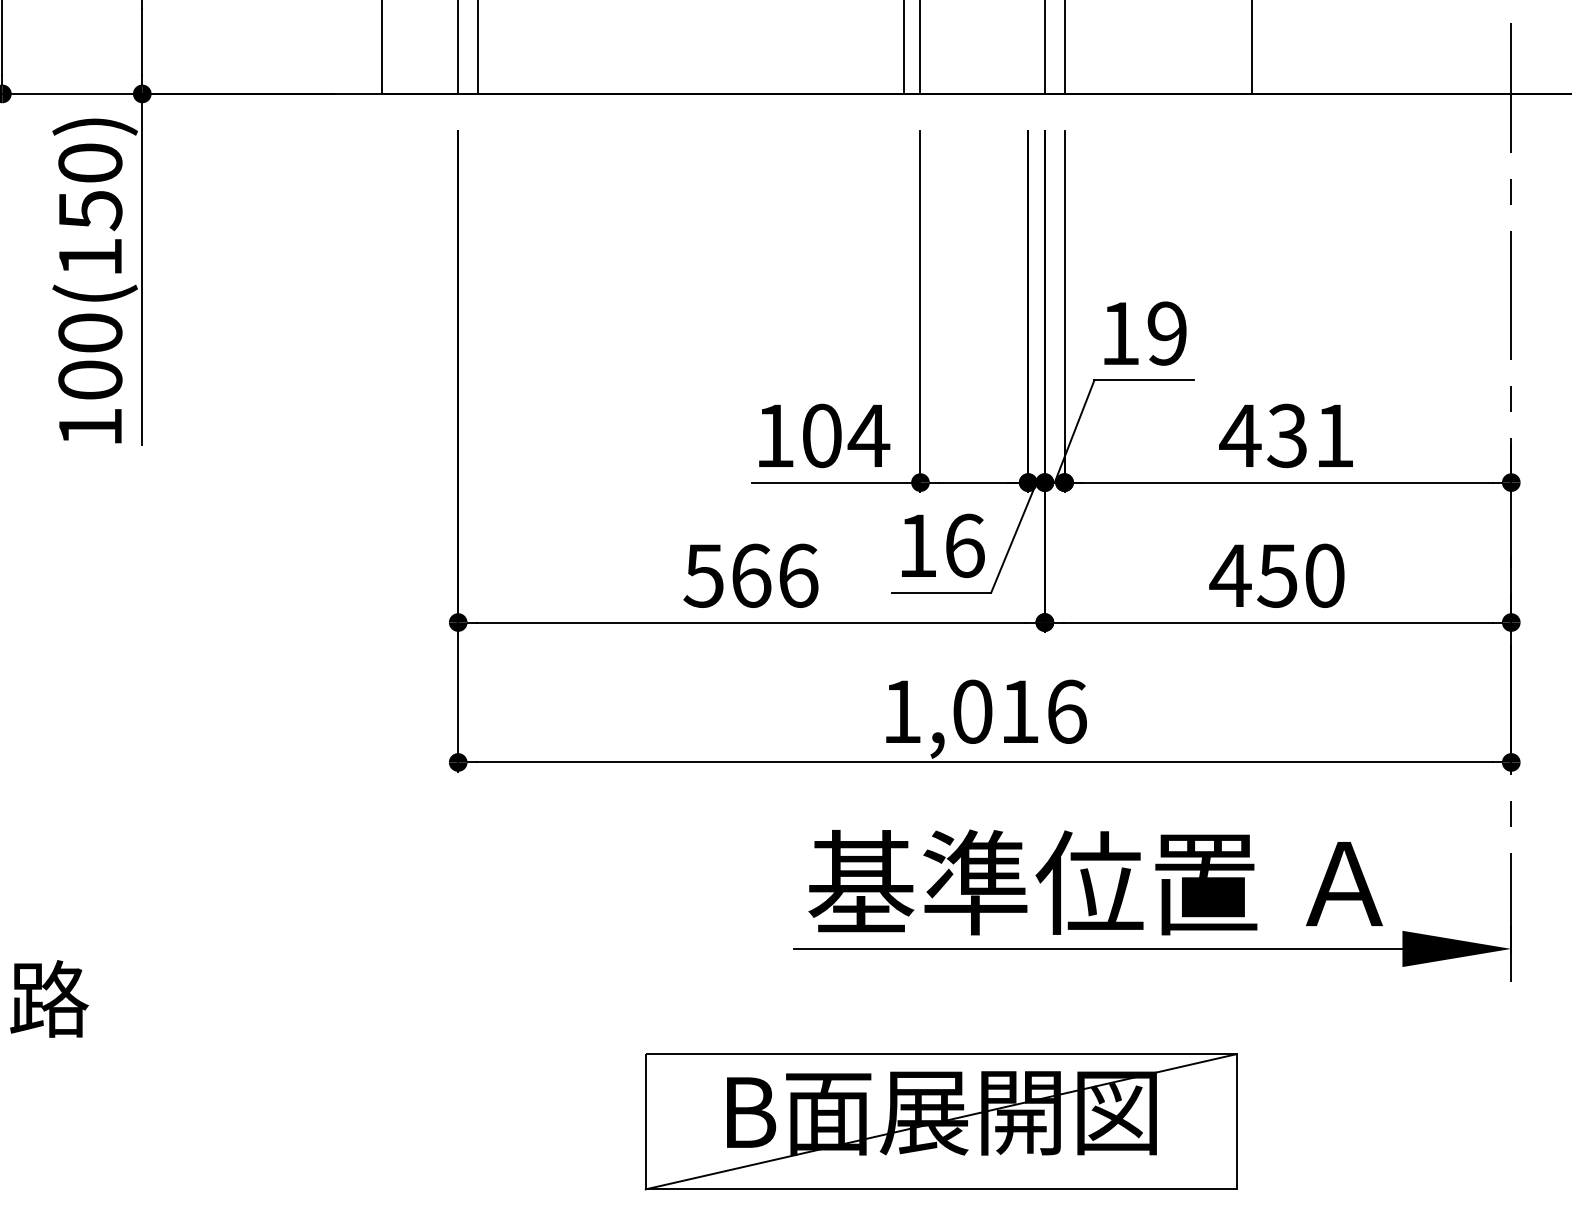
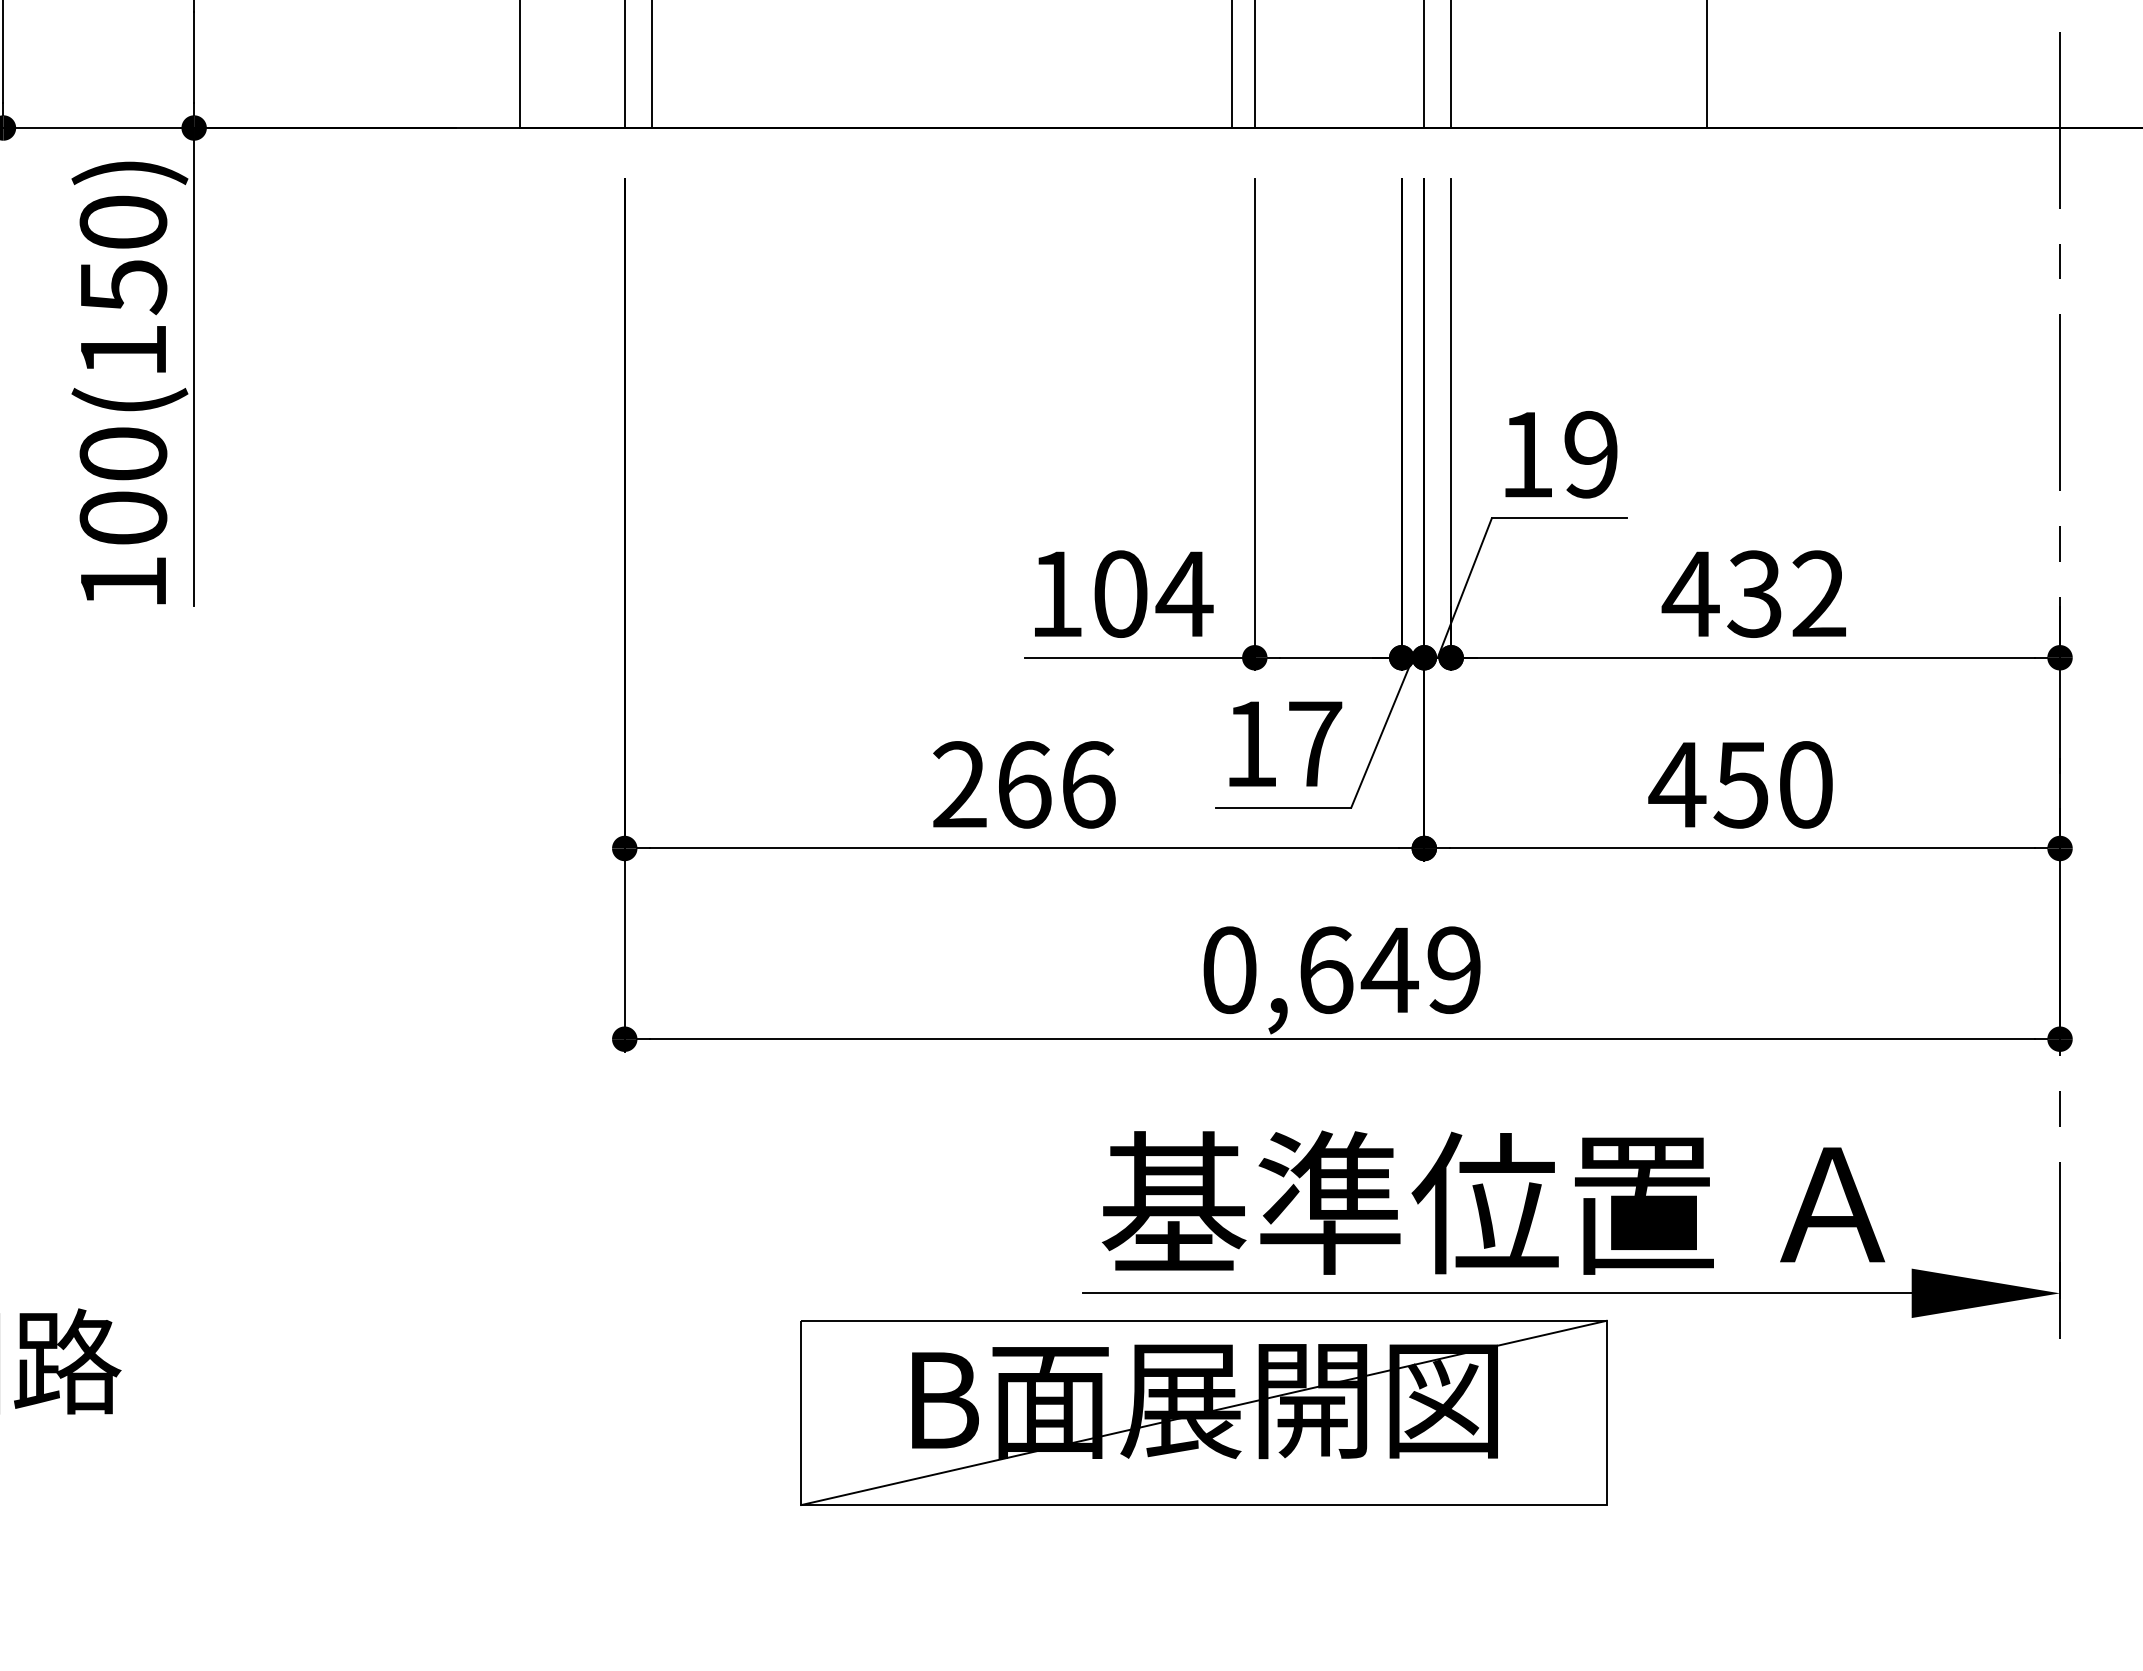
text: (1334, 435) -> (1818, 593), 431 -> 432
text: (965, 545) -> (1315, 743), 16 -> 17
text: (703, 575) -> (958, 784), 566 -> 266
text: (984, 712) -> (1342, 970), 1,016 -> 0,649
part: (940, 1121) -> (1203, 1412), moved

